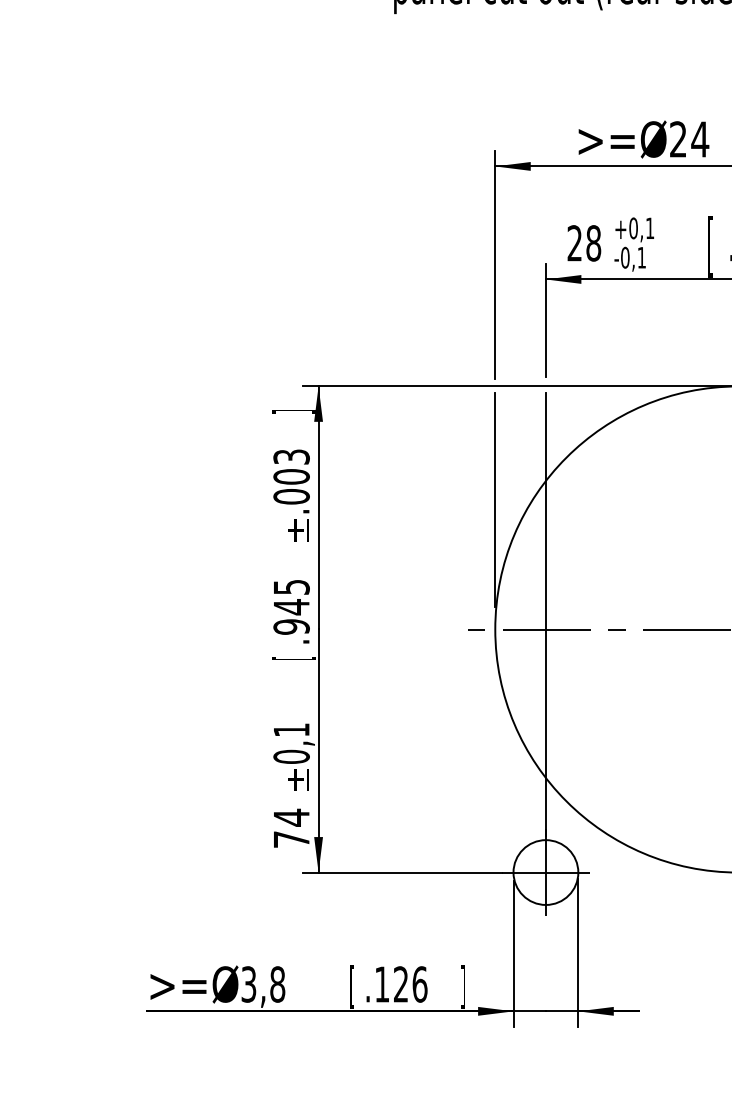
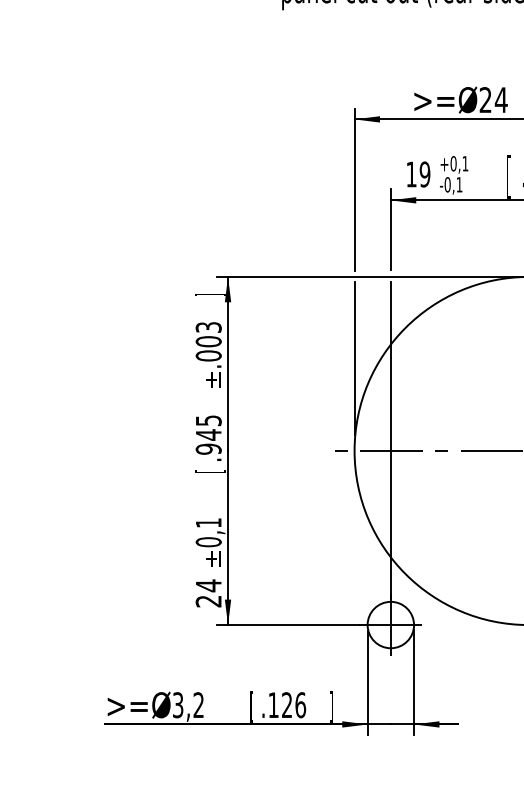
text: (584, 243) -> (418, 174), 28 -> 19
text: (291, 839) -> (208, 601), 74 -> 24
text: (277, 984) -> (198, 705), 3,8 -> 3,2

